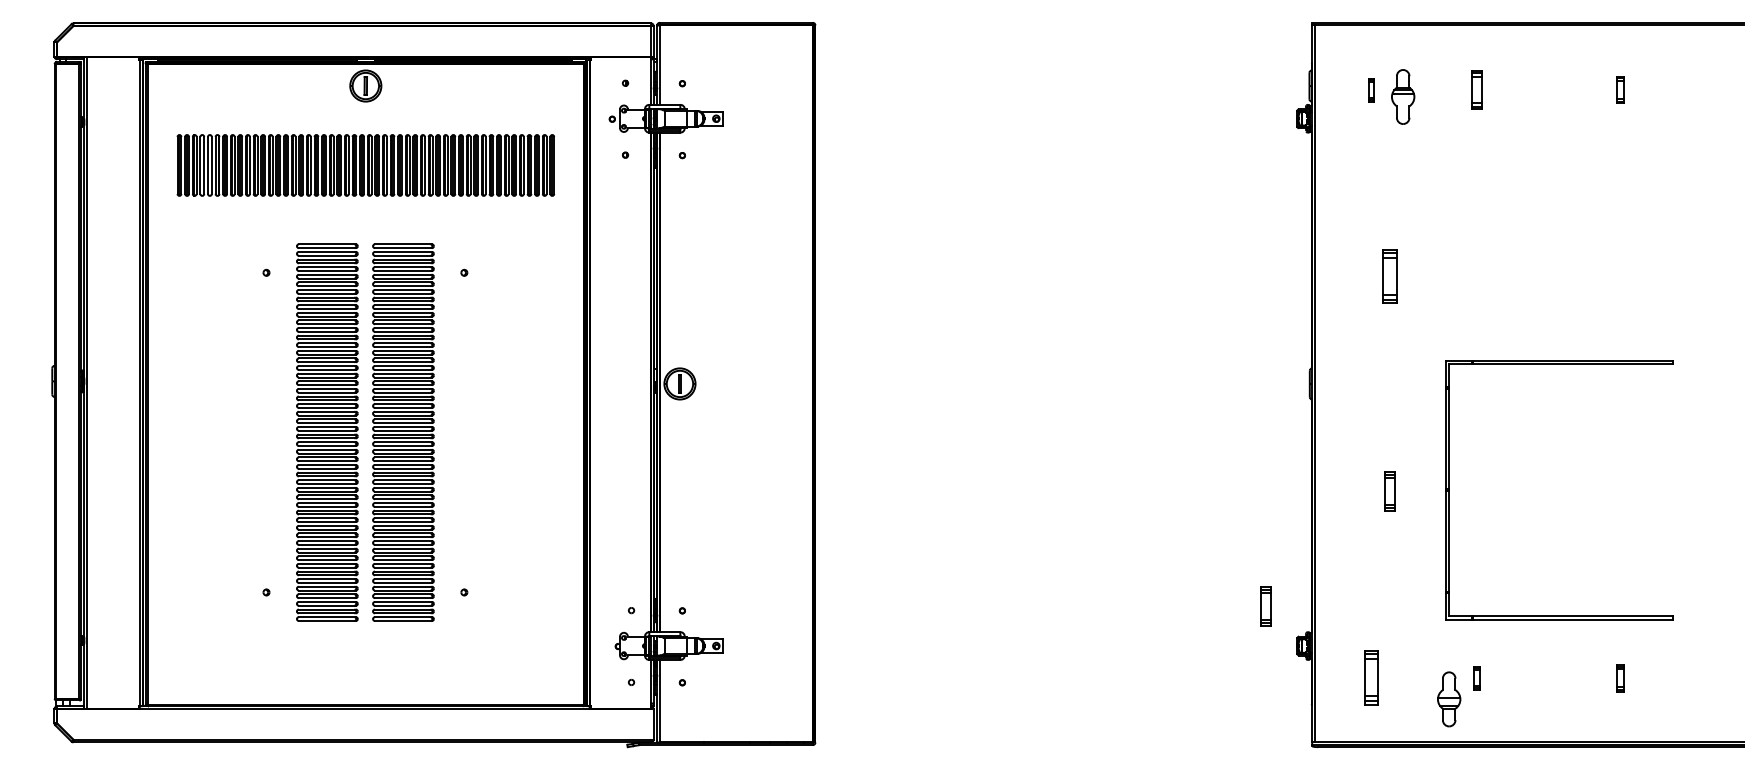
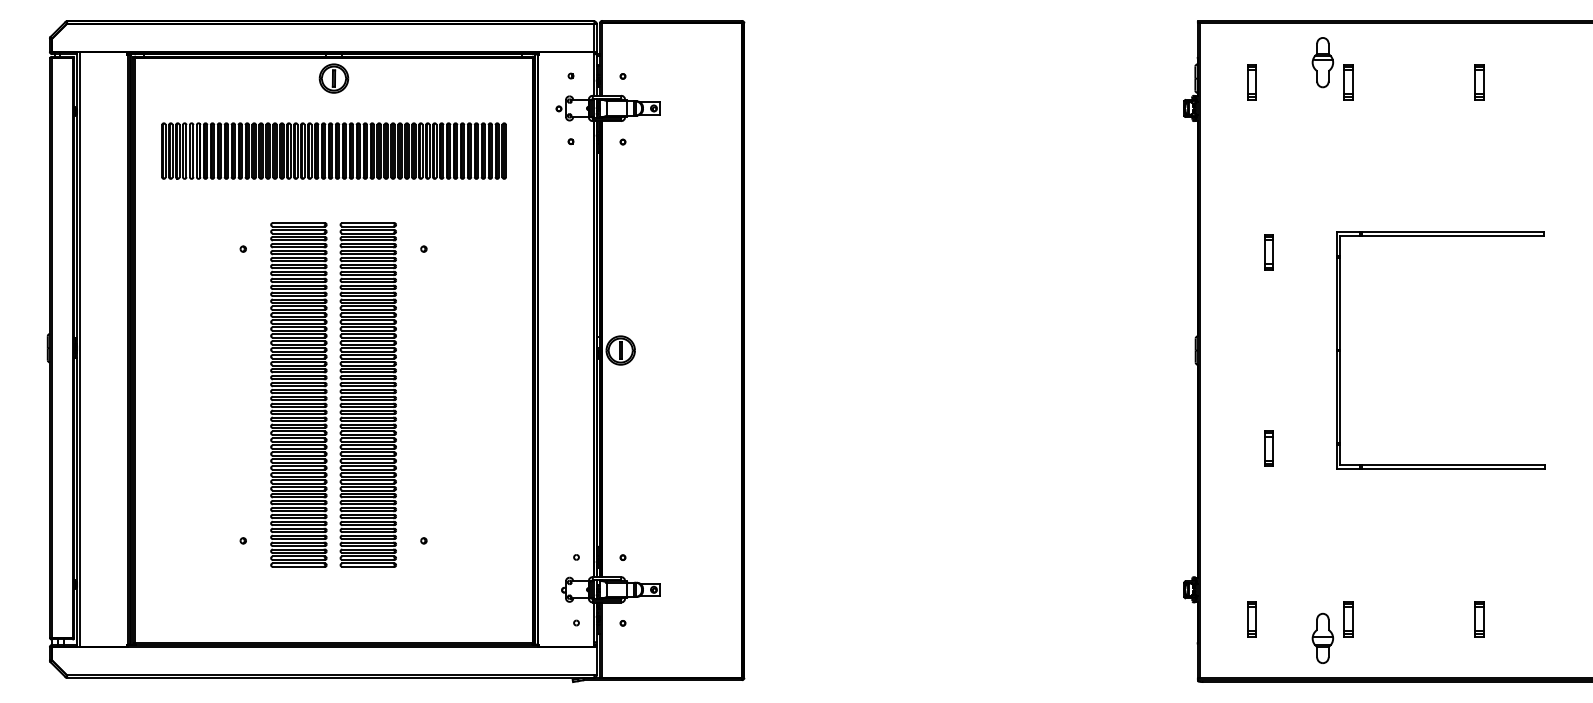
part: (1370, 90) -> (1251, 82), size x1.67
part: (1620, 90) -> (1479, 82), size x1.43
part: (1402, 96) -> (1322, 62), moved
part: (1389, 276) -> (1268, 252), size x0.71
part: (1449, 490) -> (1340, 350), moved
part: (1265, 606) -> (1155, 553), removed
part: (1370, 678) -> (1251, 619), size x0.71
part: (1477, 678) -> (1348, 619), size x1.67
part: (1620, 678) -> (1479, 619), size x1.43

